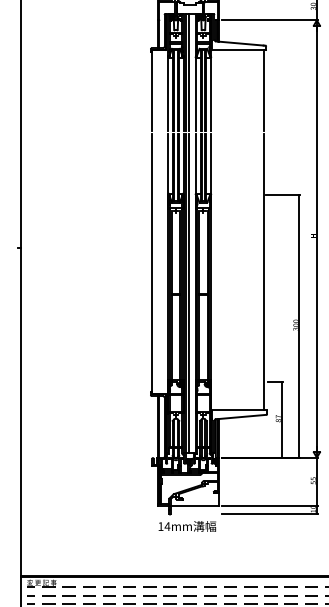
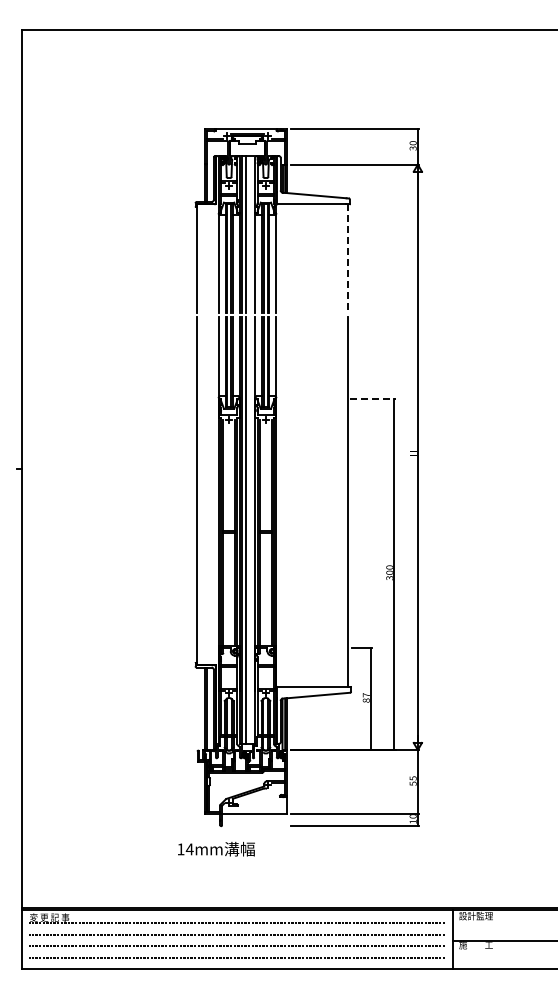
line: (264, 91) -> (347, 259), solid -> dashed
line: (283, 195) -> (372, 398), solid -> dashed
text: (187, 526) -> (216, 849), moved

